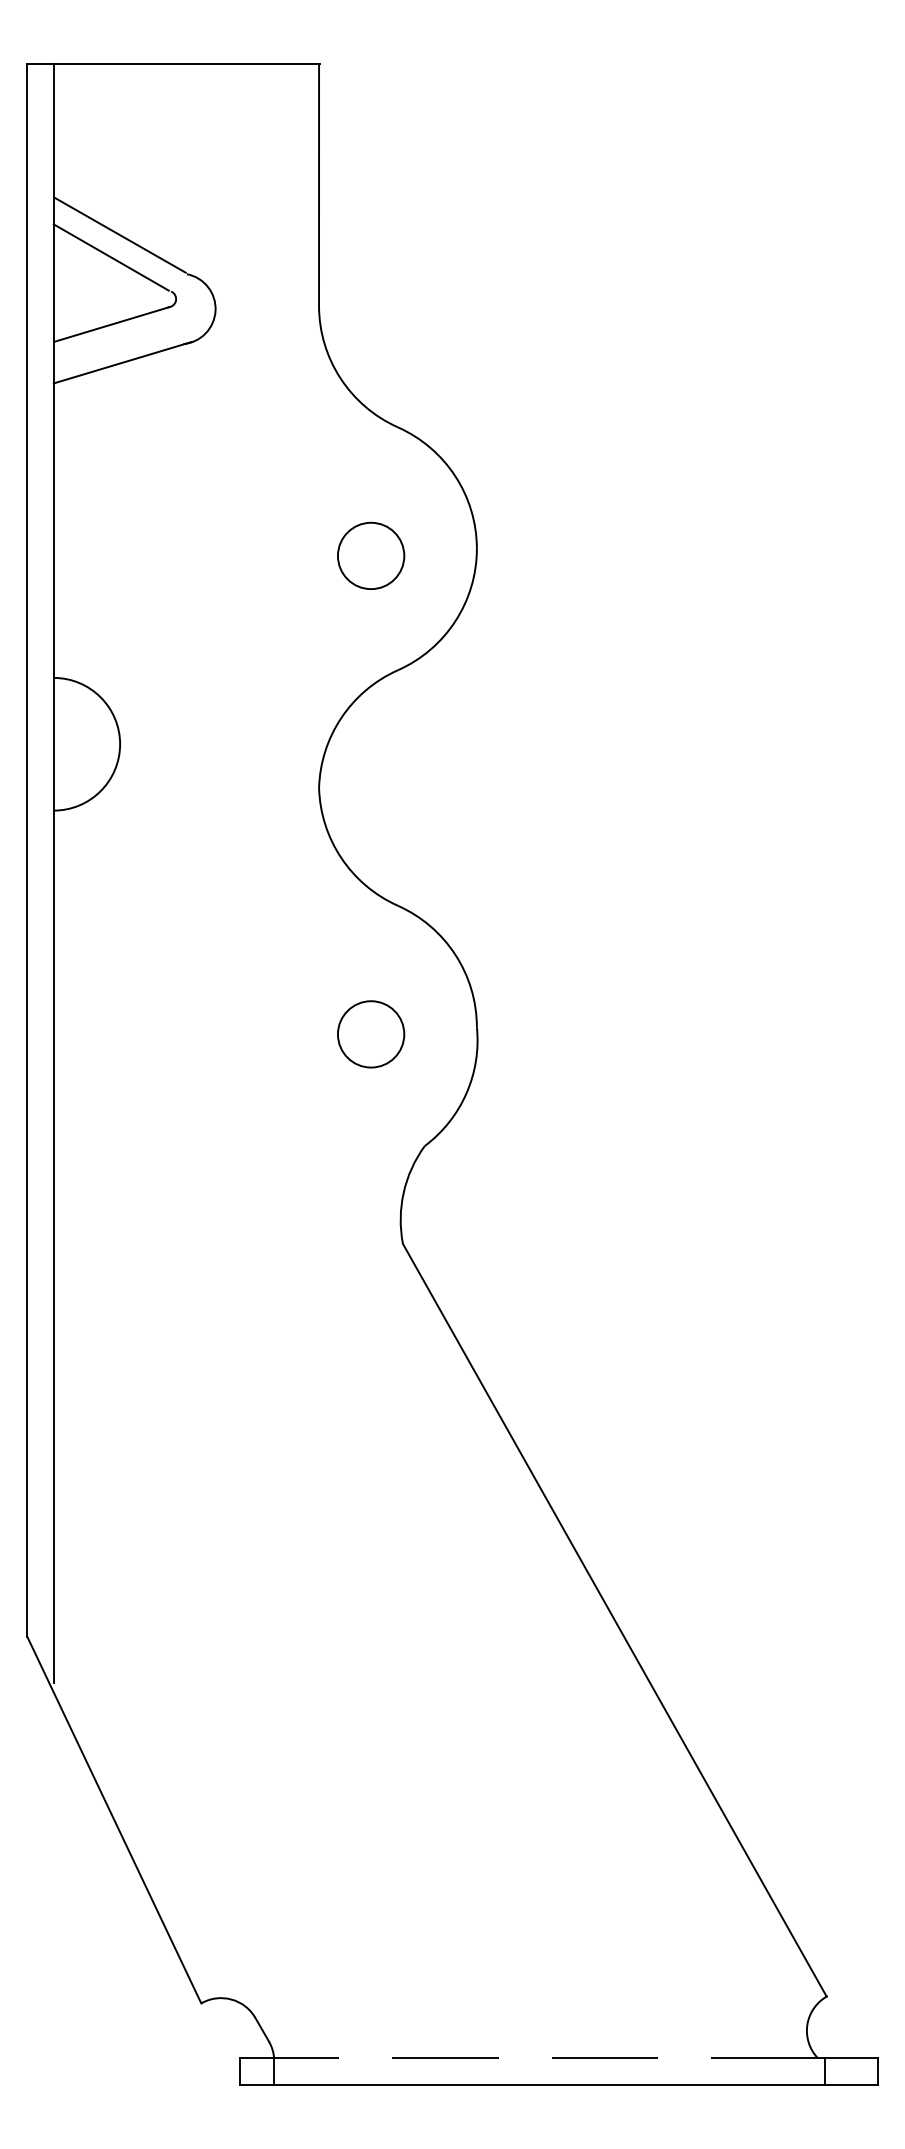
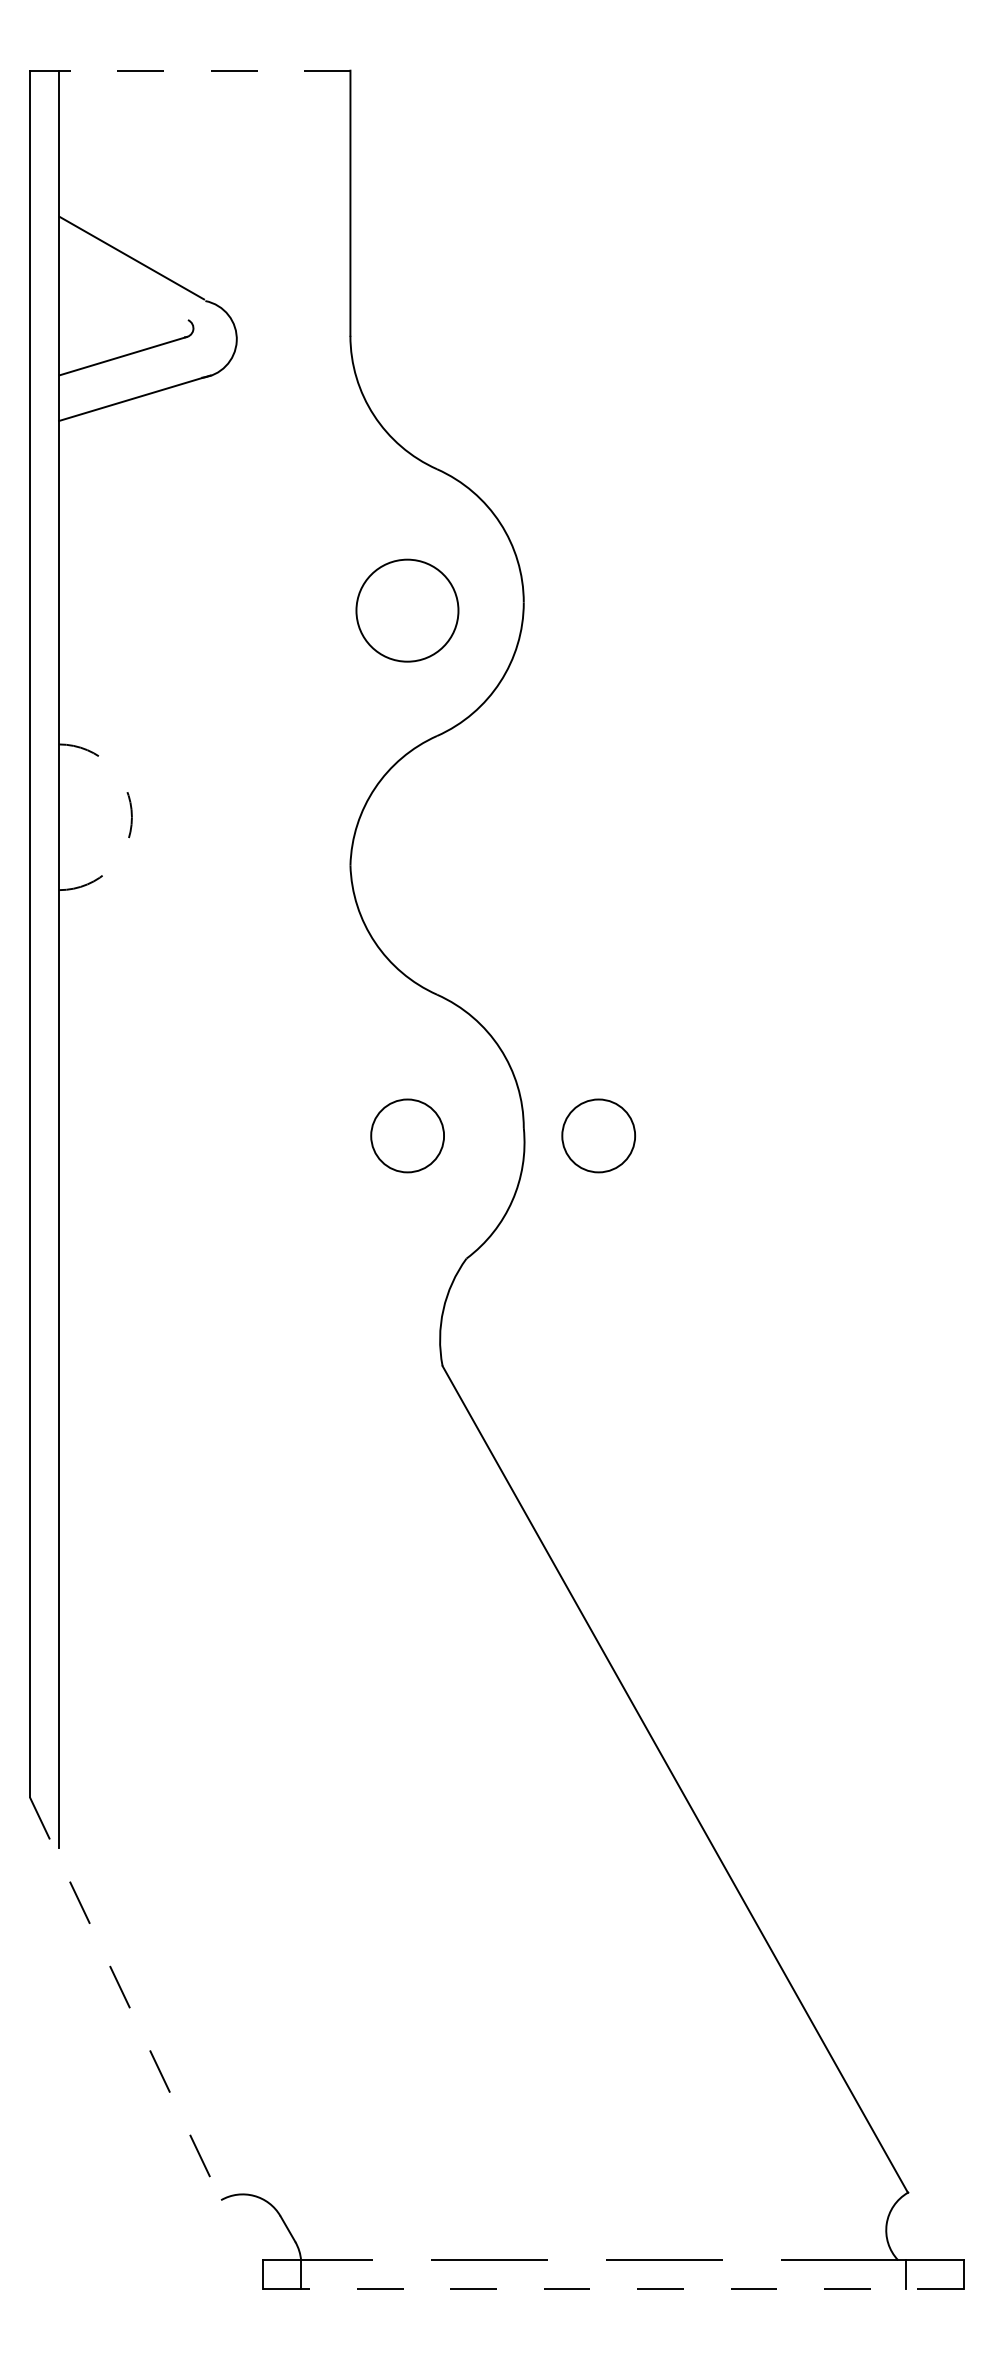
line: (186, 64) -> (204, 70), solid -> dashed
line: (110, 257) -> (121, 282), removed
circle: (371, 555) -> (408, 609), size x1.4
arc: (120, 744) -> (132, 817), solid -> dashed
circle: (545, 1034) -> (599, 1136), added
line: (114, 1820) -> (125, 1999), solid -> dashed
line: (558, 2084) -> (613, 2289), solid -> dashed

